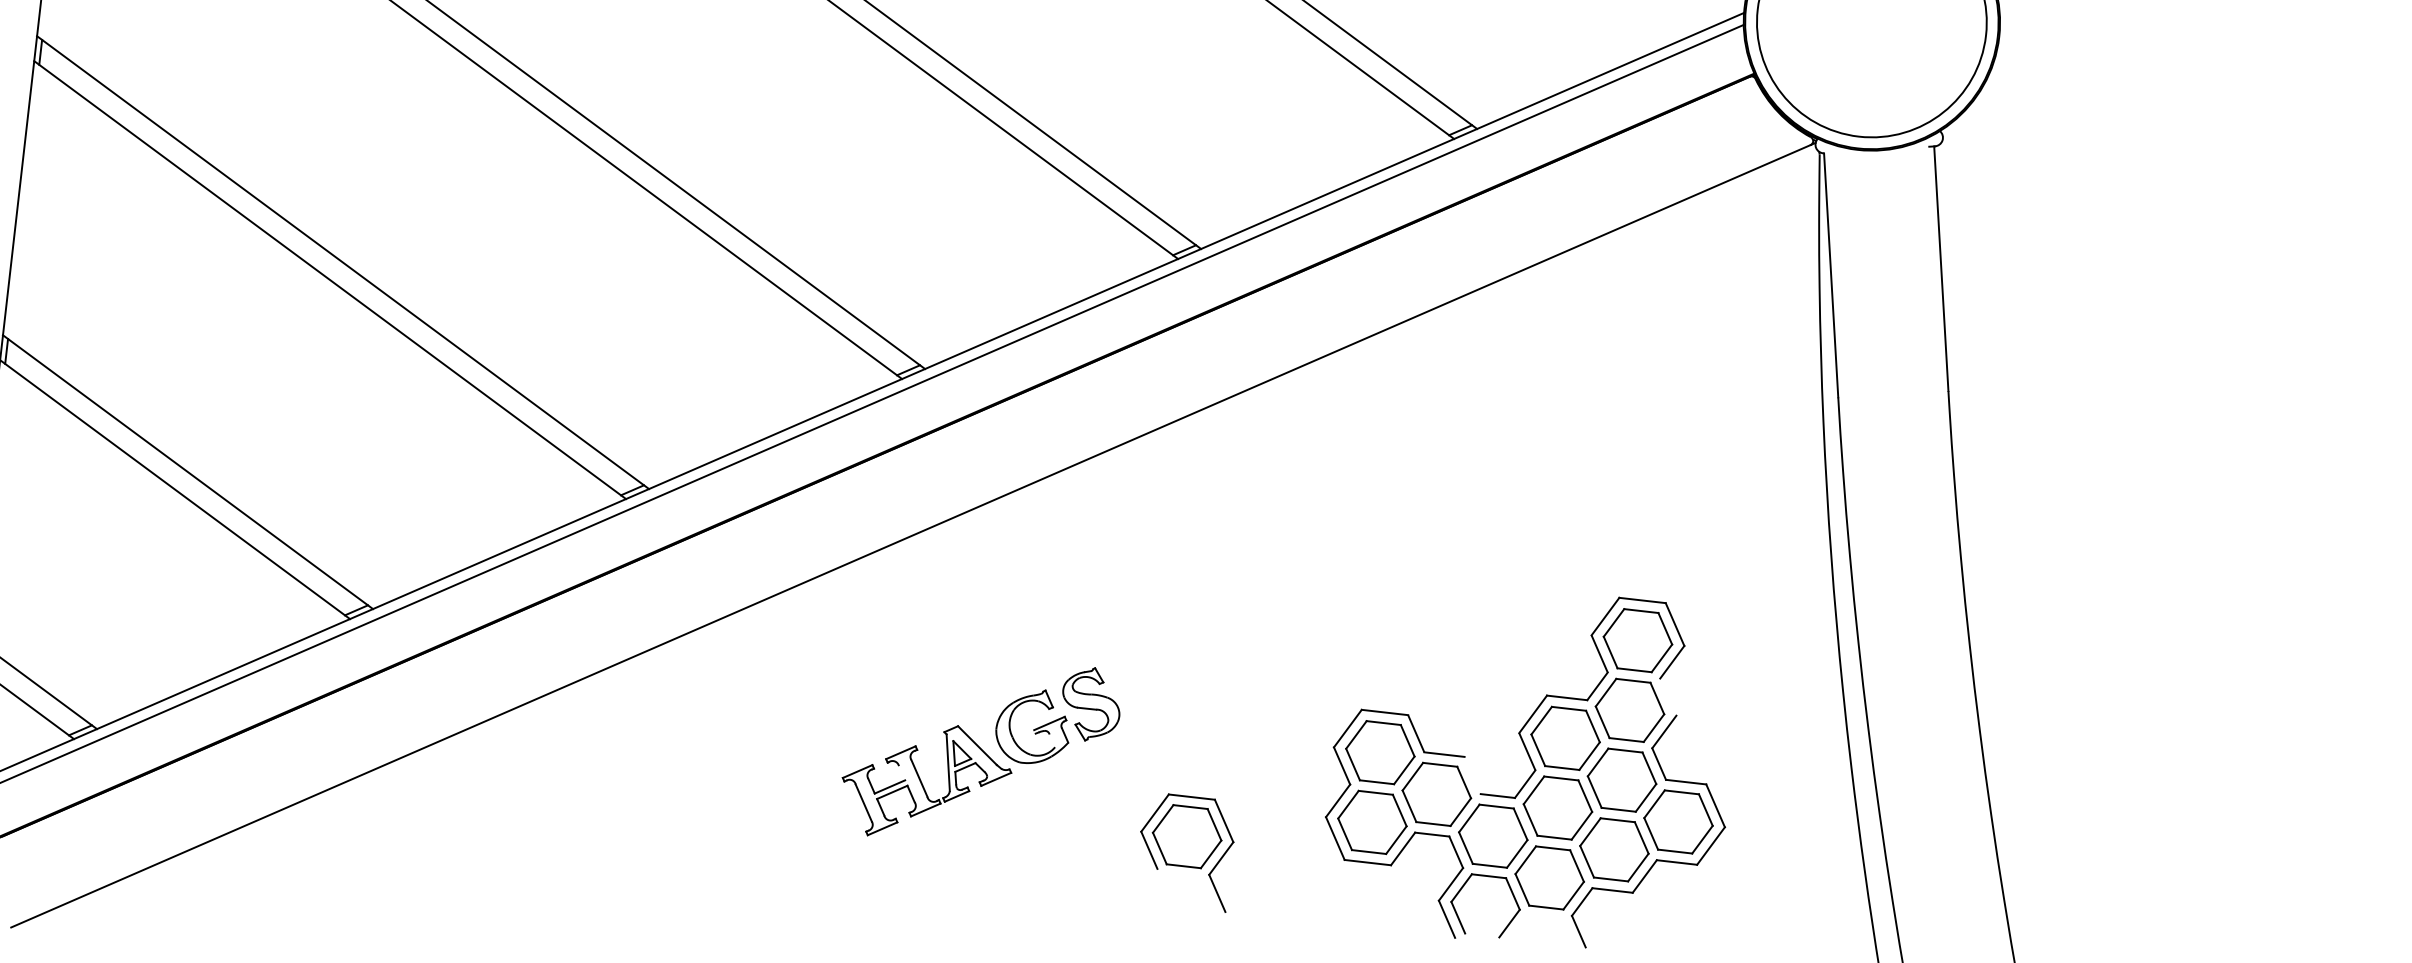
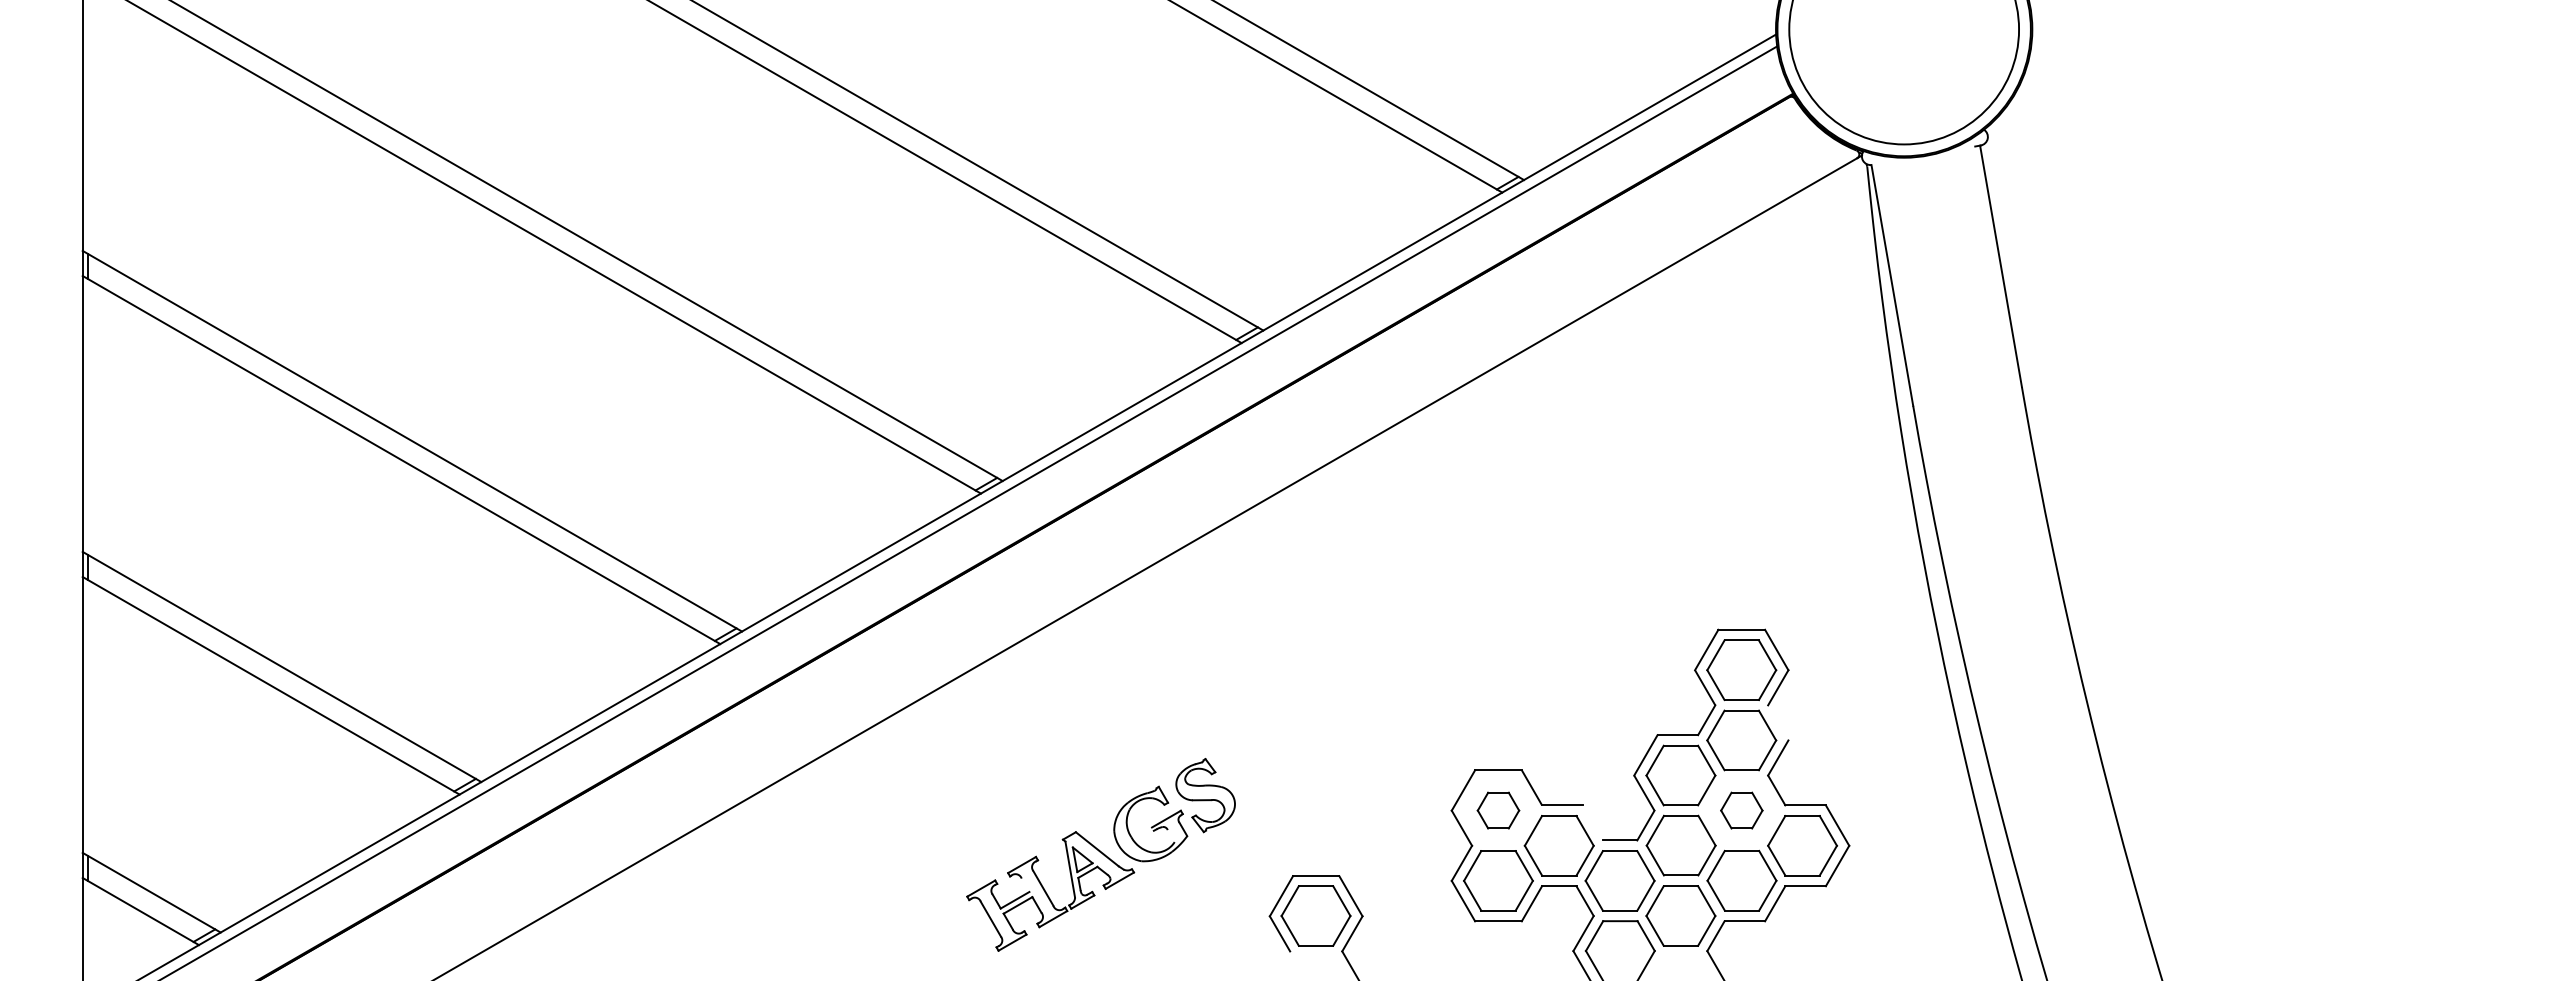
part: (1380, 752) -> (1498, 810), size x0.6
part: (1621, 779) -> (1741, 810), size x0.6

